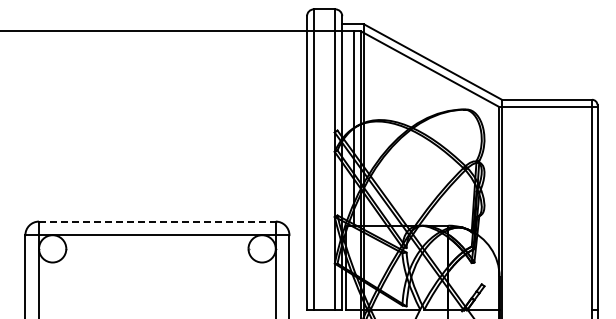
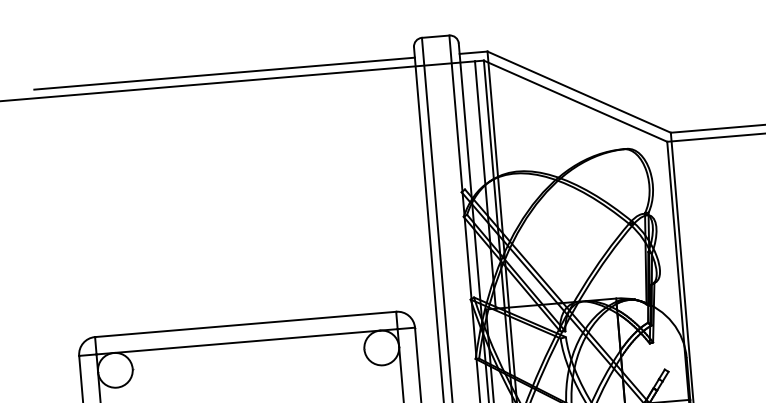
line: (157, 24) -> (224, 73), added
line: (157, 221) -> (245, 324), dashed -> solid

